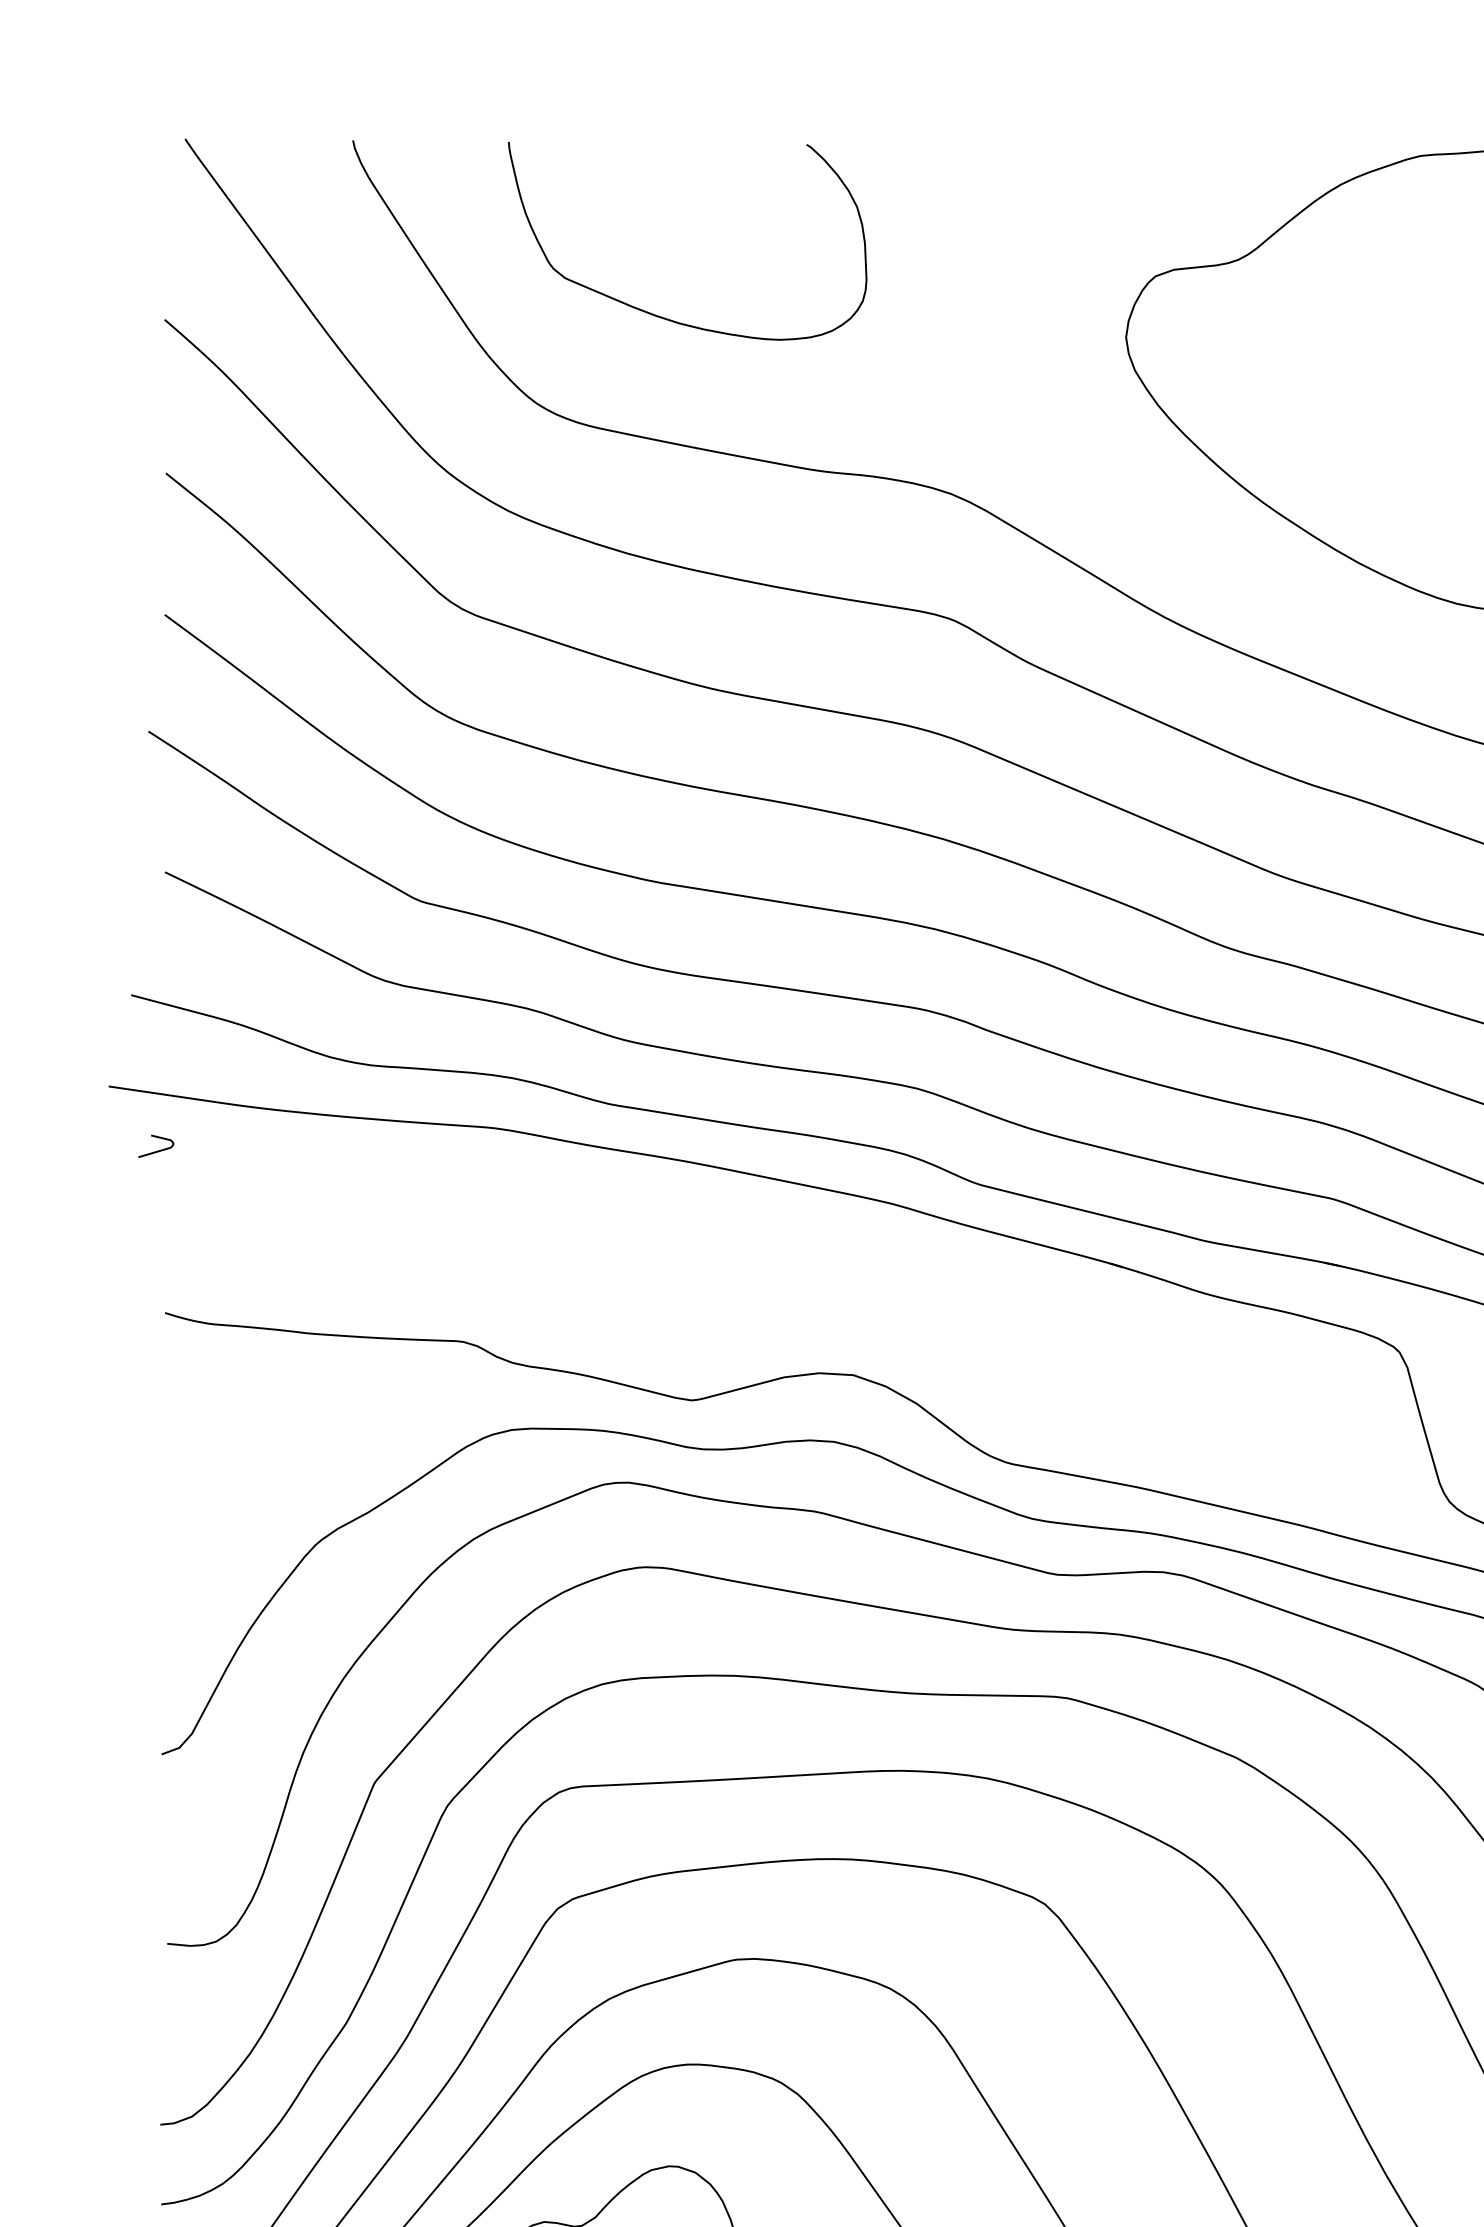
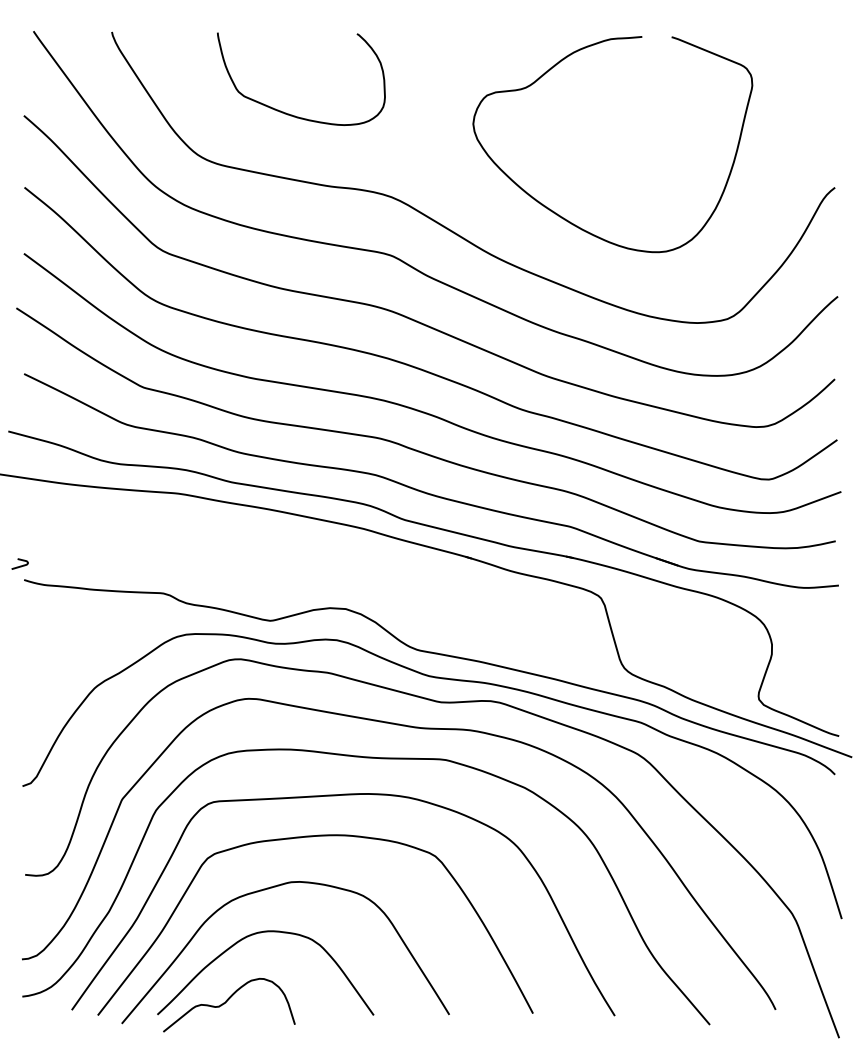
curve: (662, 314) -> (289, 113), moved
curve: (157, 1149) -> (20, 565), moved

